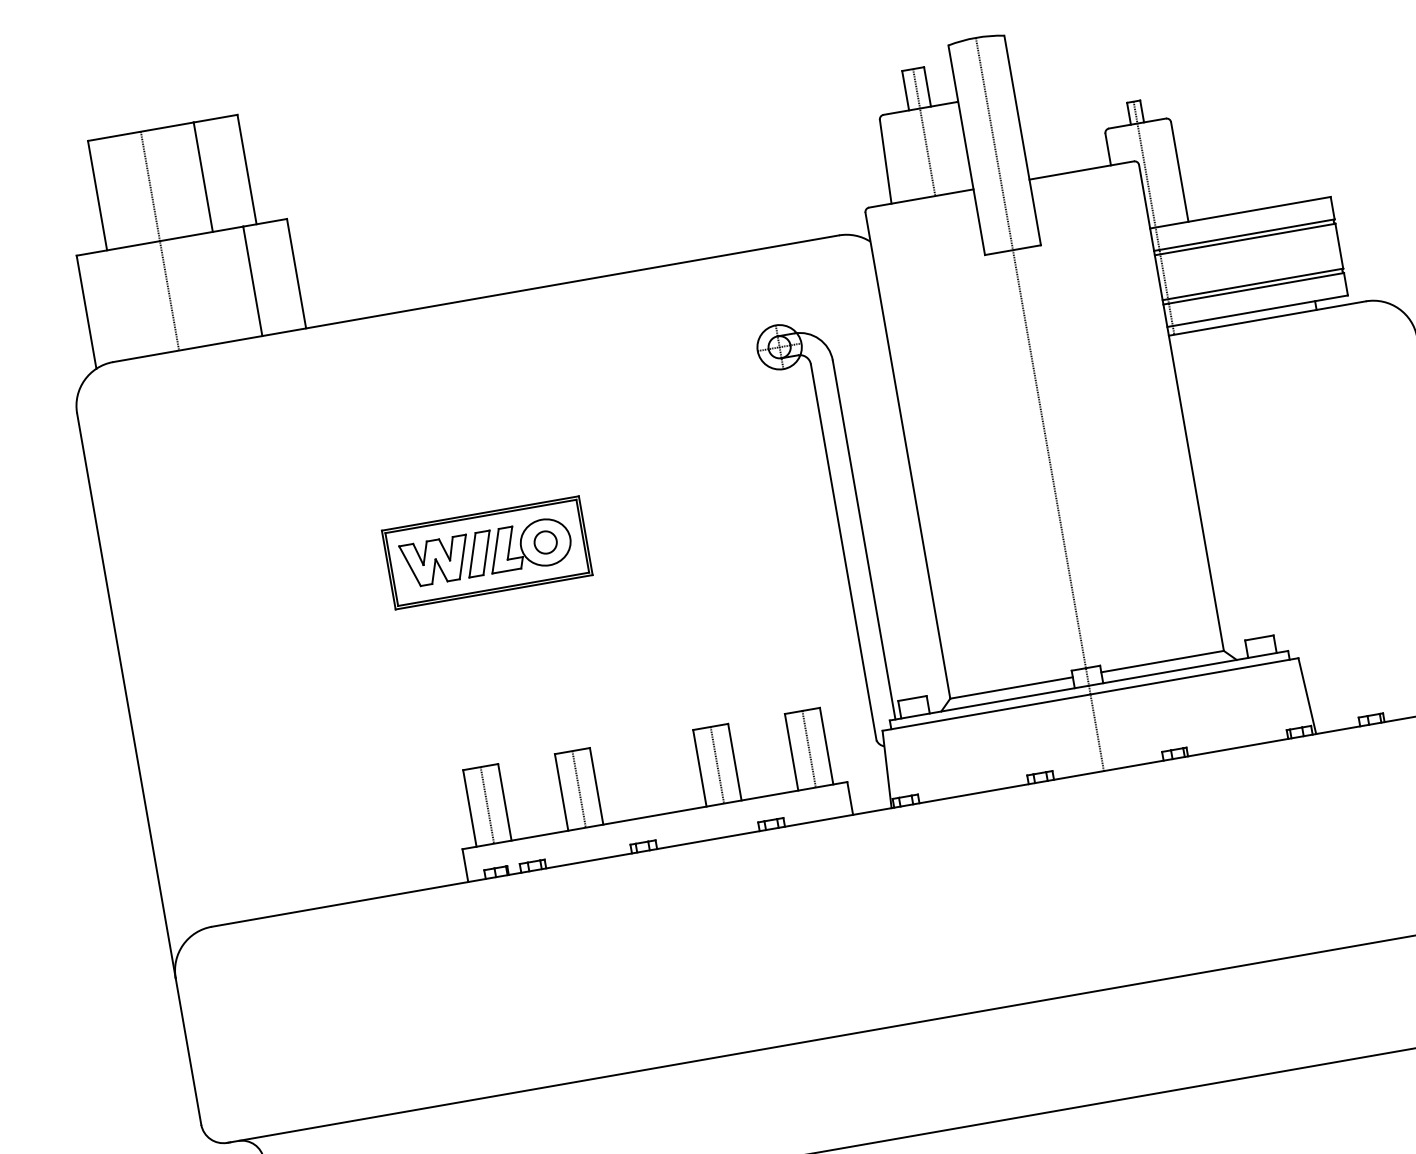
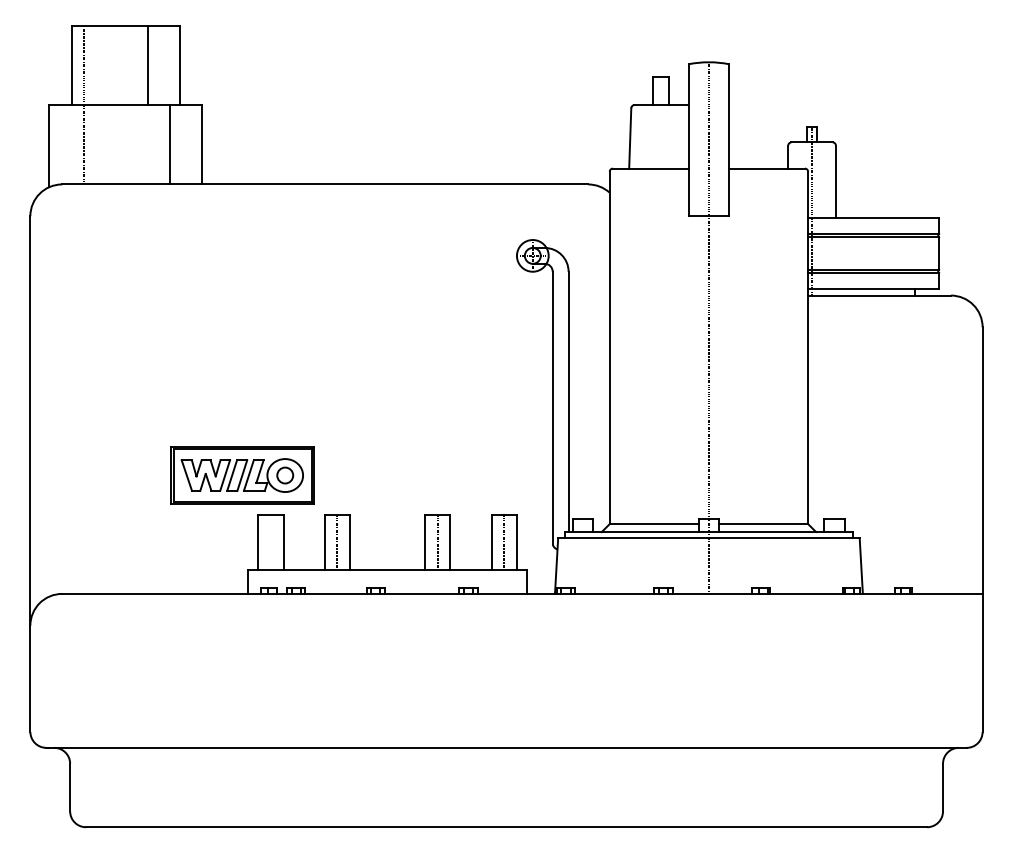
line: (923, 132) -> (660, 122), removed
line: (159, 240) -> (83, 104), moved
part: (486, 552) -> (242, 475), moved
line: (486, 805) -> (270, 542), removed

